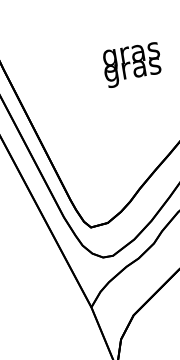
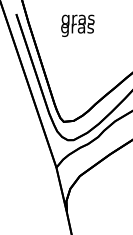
text: (131, 64) -> (77, 25), moved

